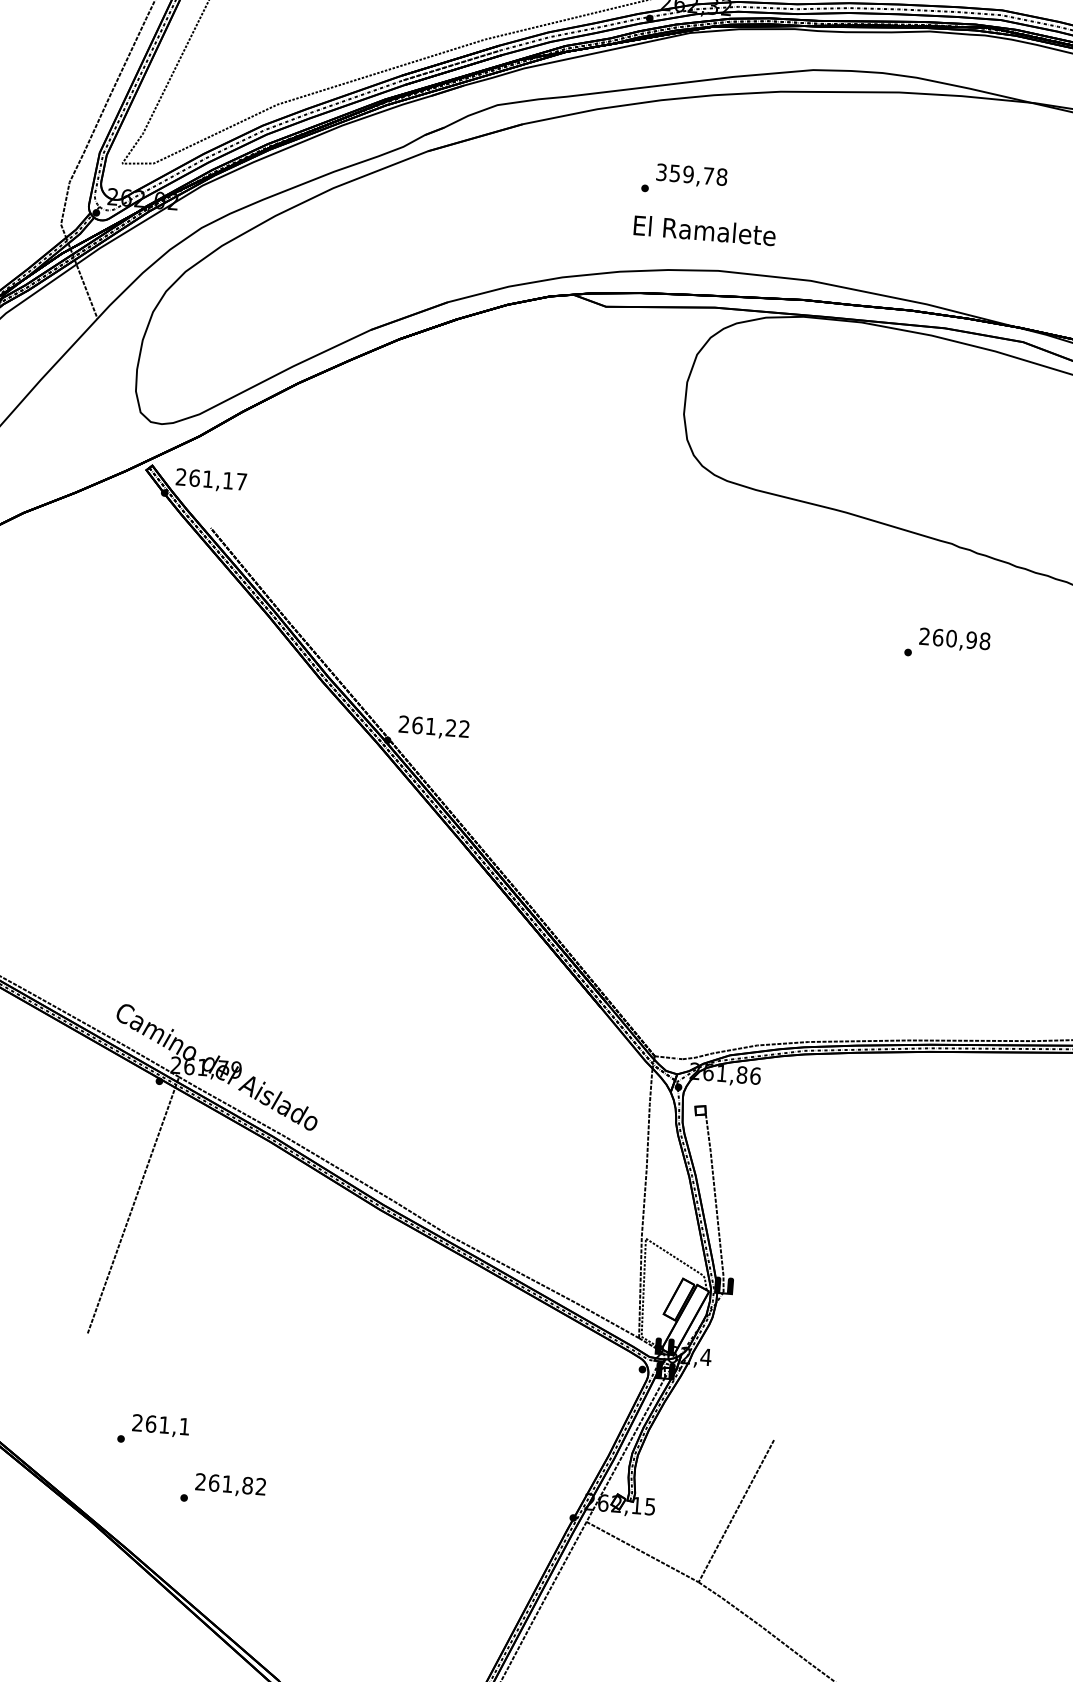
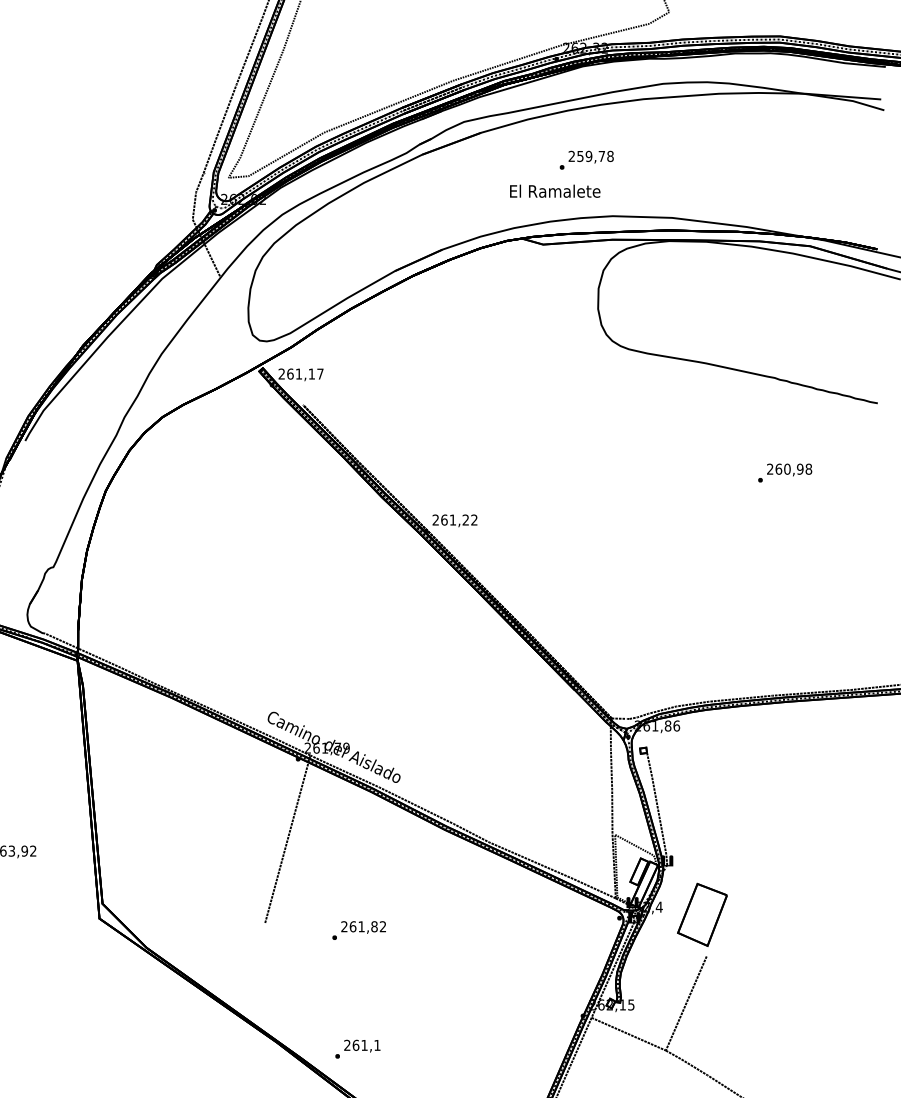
text: (661, 172) -> (571, 156), 359,78 -> 259,78
text: (705, 229) -> (555, 190), moved
text: (948, 643) -> (785, 472), moved
part: (772, 1373) -> (702, 914), added
text: (153, 1429) -> (357, 1048), moved
text: (222, 1489) -> (358, 930), moved

